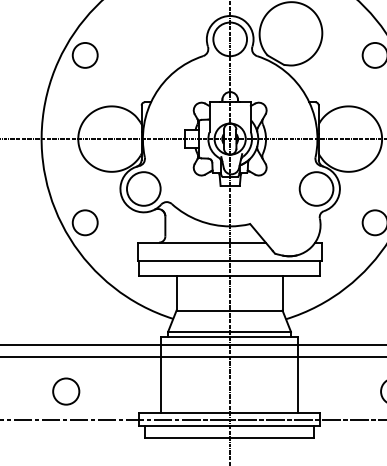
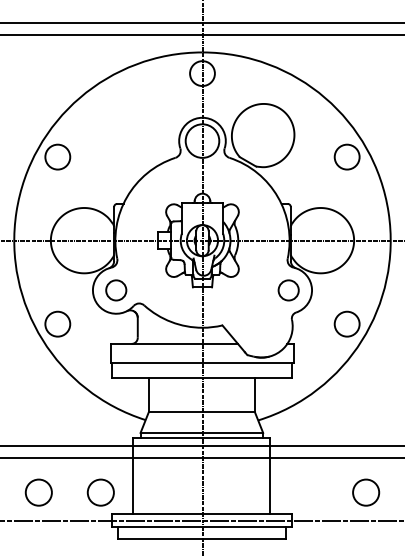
circle: (144, 189) -> (116, 290), size x0.6
circle: (316, 189) -> (288, 290), size x0.6
circle: (128, 391) -> (100, 492), added

